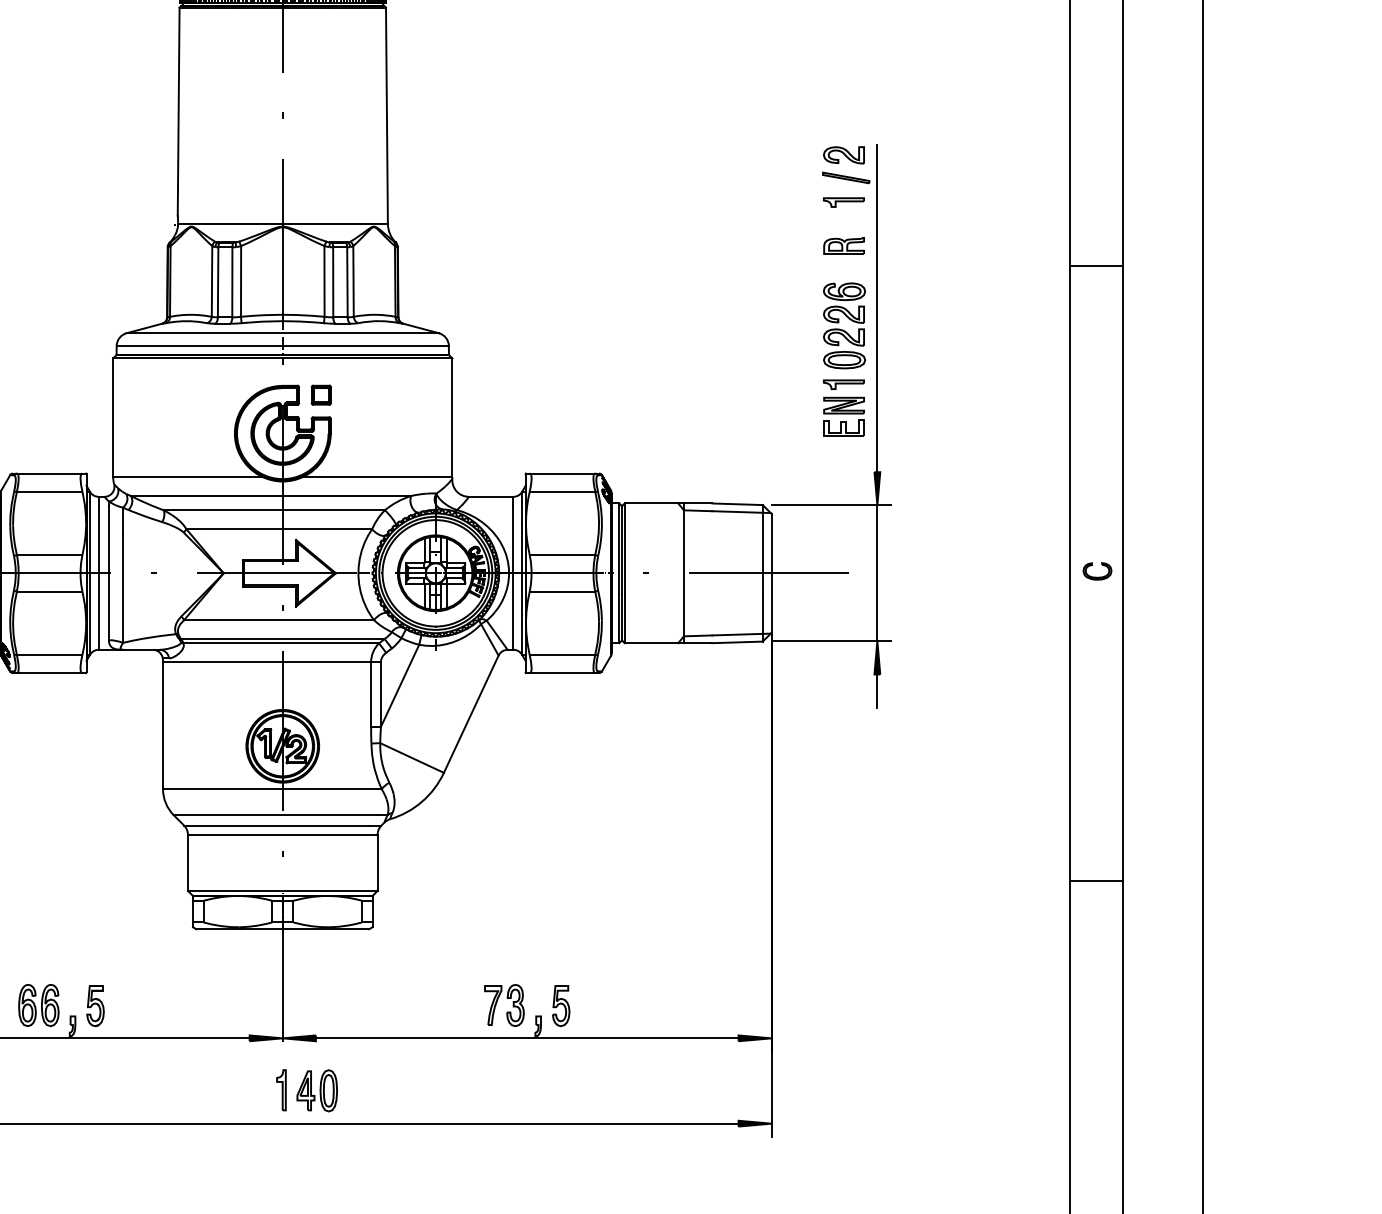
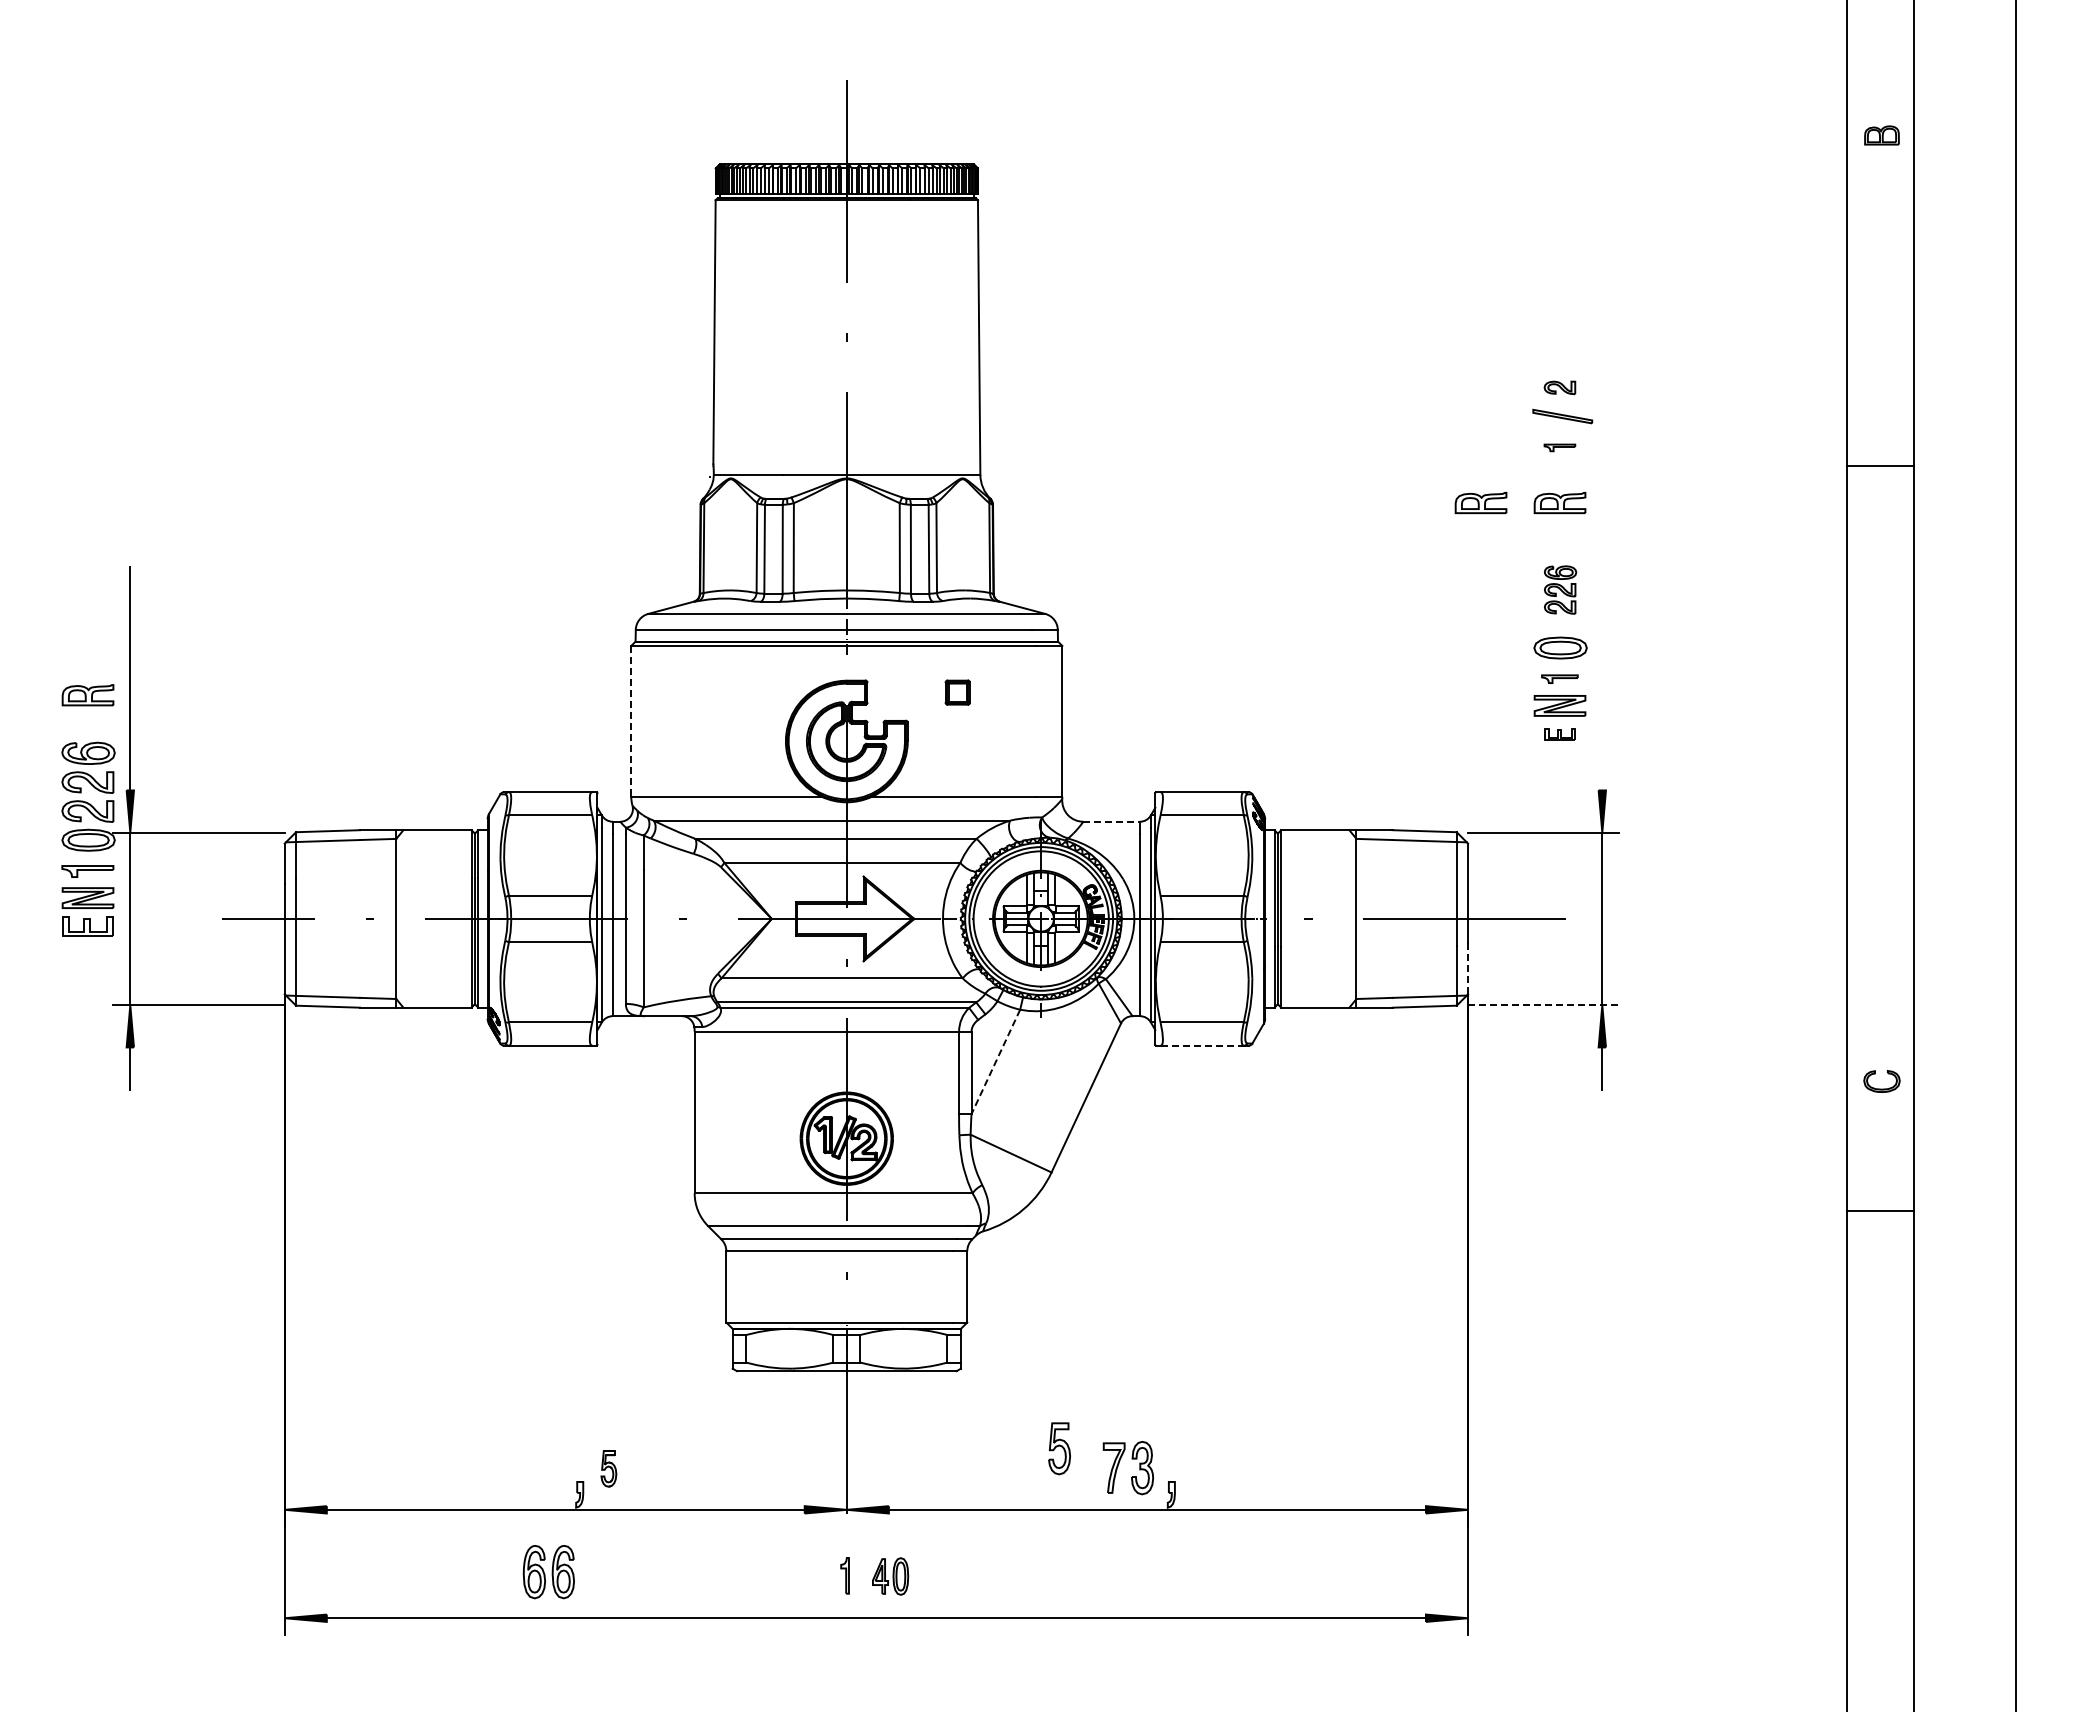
part: (843, 155) -> (1559, 387), size x0.6
part: (843, 202) -> (1559, 447), size x0.6
part: (781, 245) -> (1480, 502), added
line: (1096, 266) -> (1880, 466), moved
line: (877, 308) -> (1602, 582), removed
part: (844, 314) -> (1560, 589), size x0.6
part: (843, 384) -> (1559, 678), size x0.7
part: (321, 395) -> (957, 692), moved
line: (113, 417) -> (631, 721), solid -> dashed
part: (843, 428) -> (1559, 734), size x0.6
line: (491, 496) -> (1112, 821), solid -> dashed
part: (1097, 576) -> (1881, 1088), moved
line: (772, 612) -> (1468, 968), solid -> dashed
line: (831, 641) -> (1543, 1005), solid -> dashed
line: (562, 672) -> (1202, 1045), solid -> dashed
line: (399, 685) -> (995, 1061), solid -> dashed
line: (1096, 880) -> (1880, 1211), moved
part: (38, 1005) -> (548, 1572), moved
part: (95, 1005) -> (608, 1468), size x0.7
part: (561, 1005) -> (1059, 1448), moved
part: (280, 1090) -> (844, 1575), size x0.7
part: (317, 1090) -> (890, 1576), size x0.7

